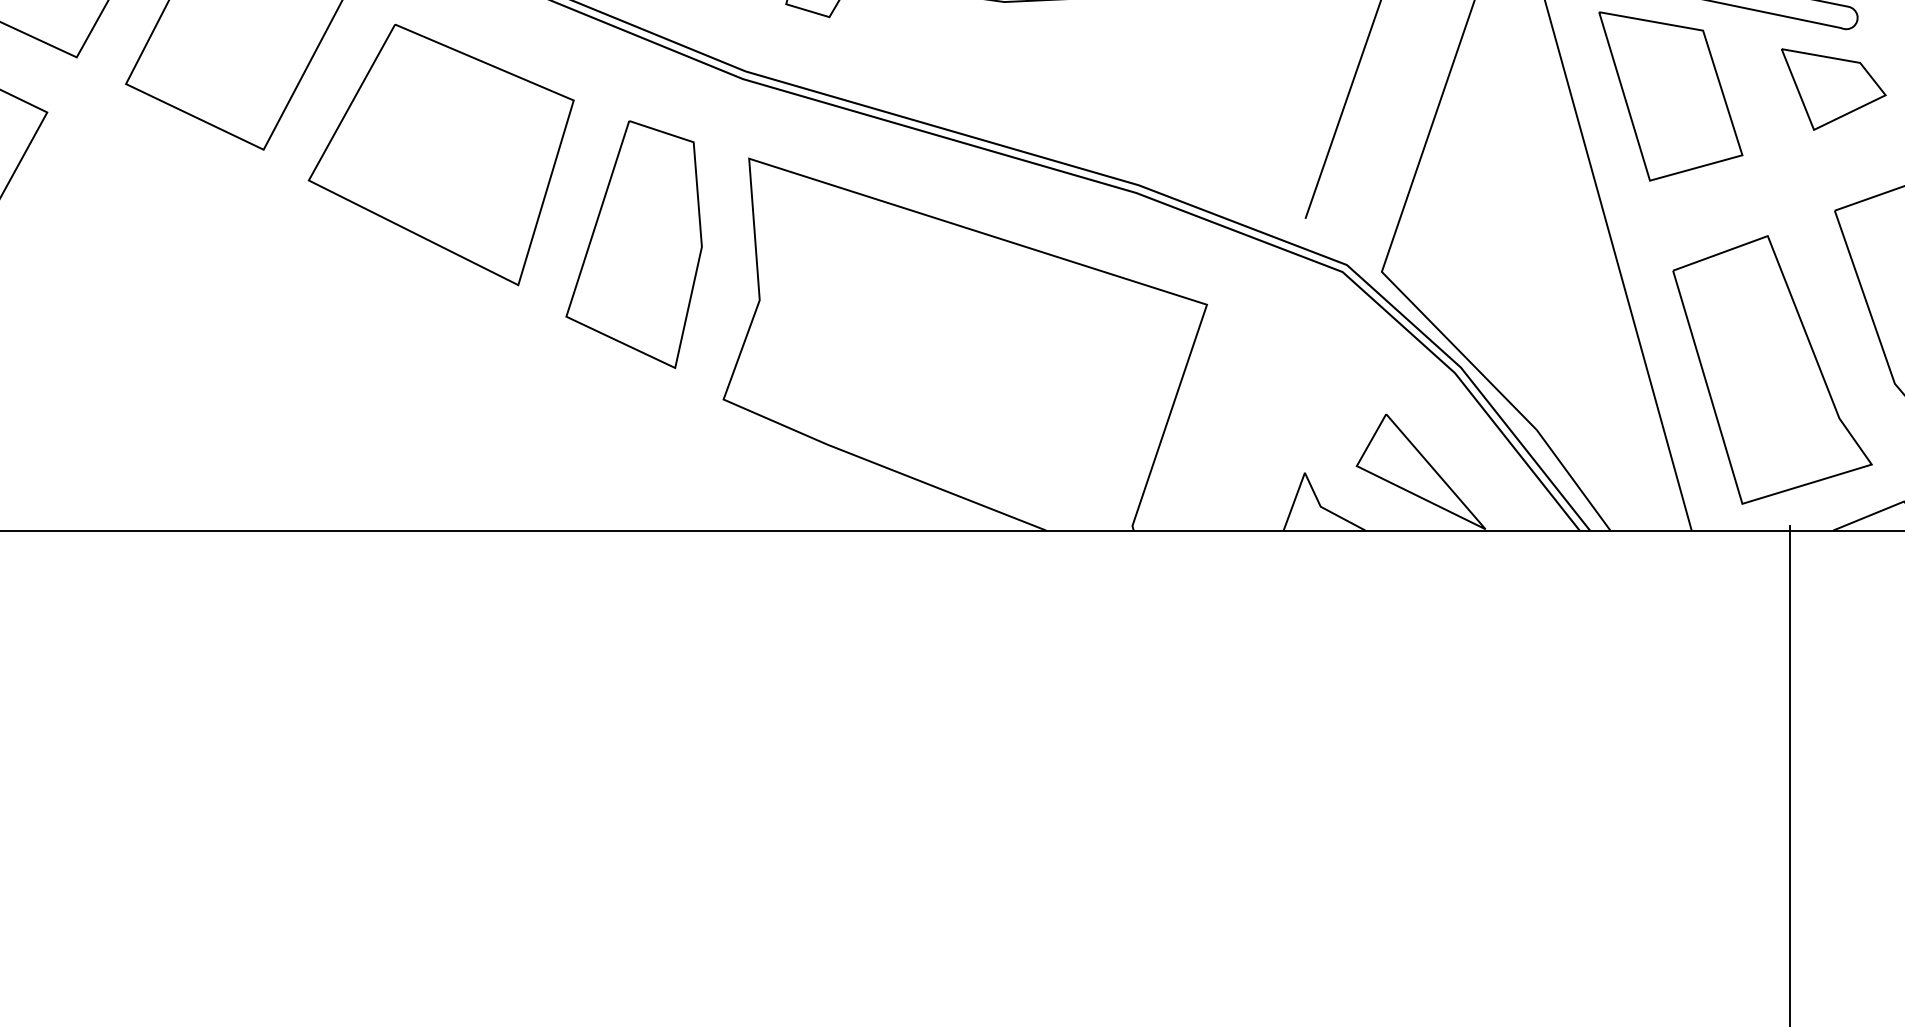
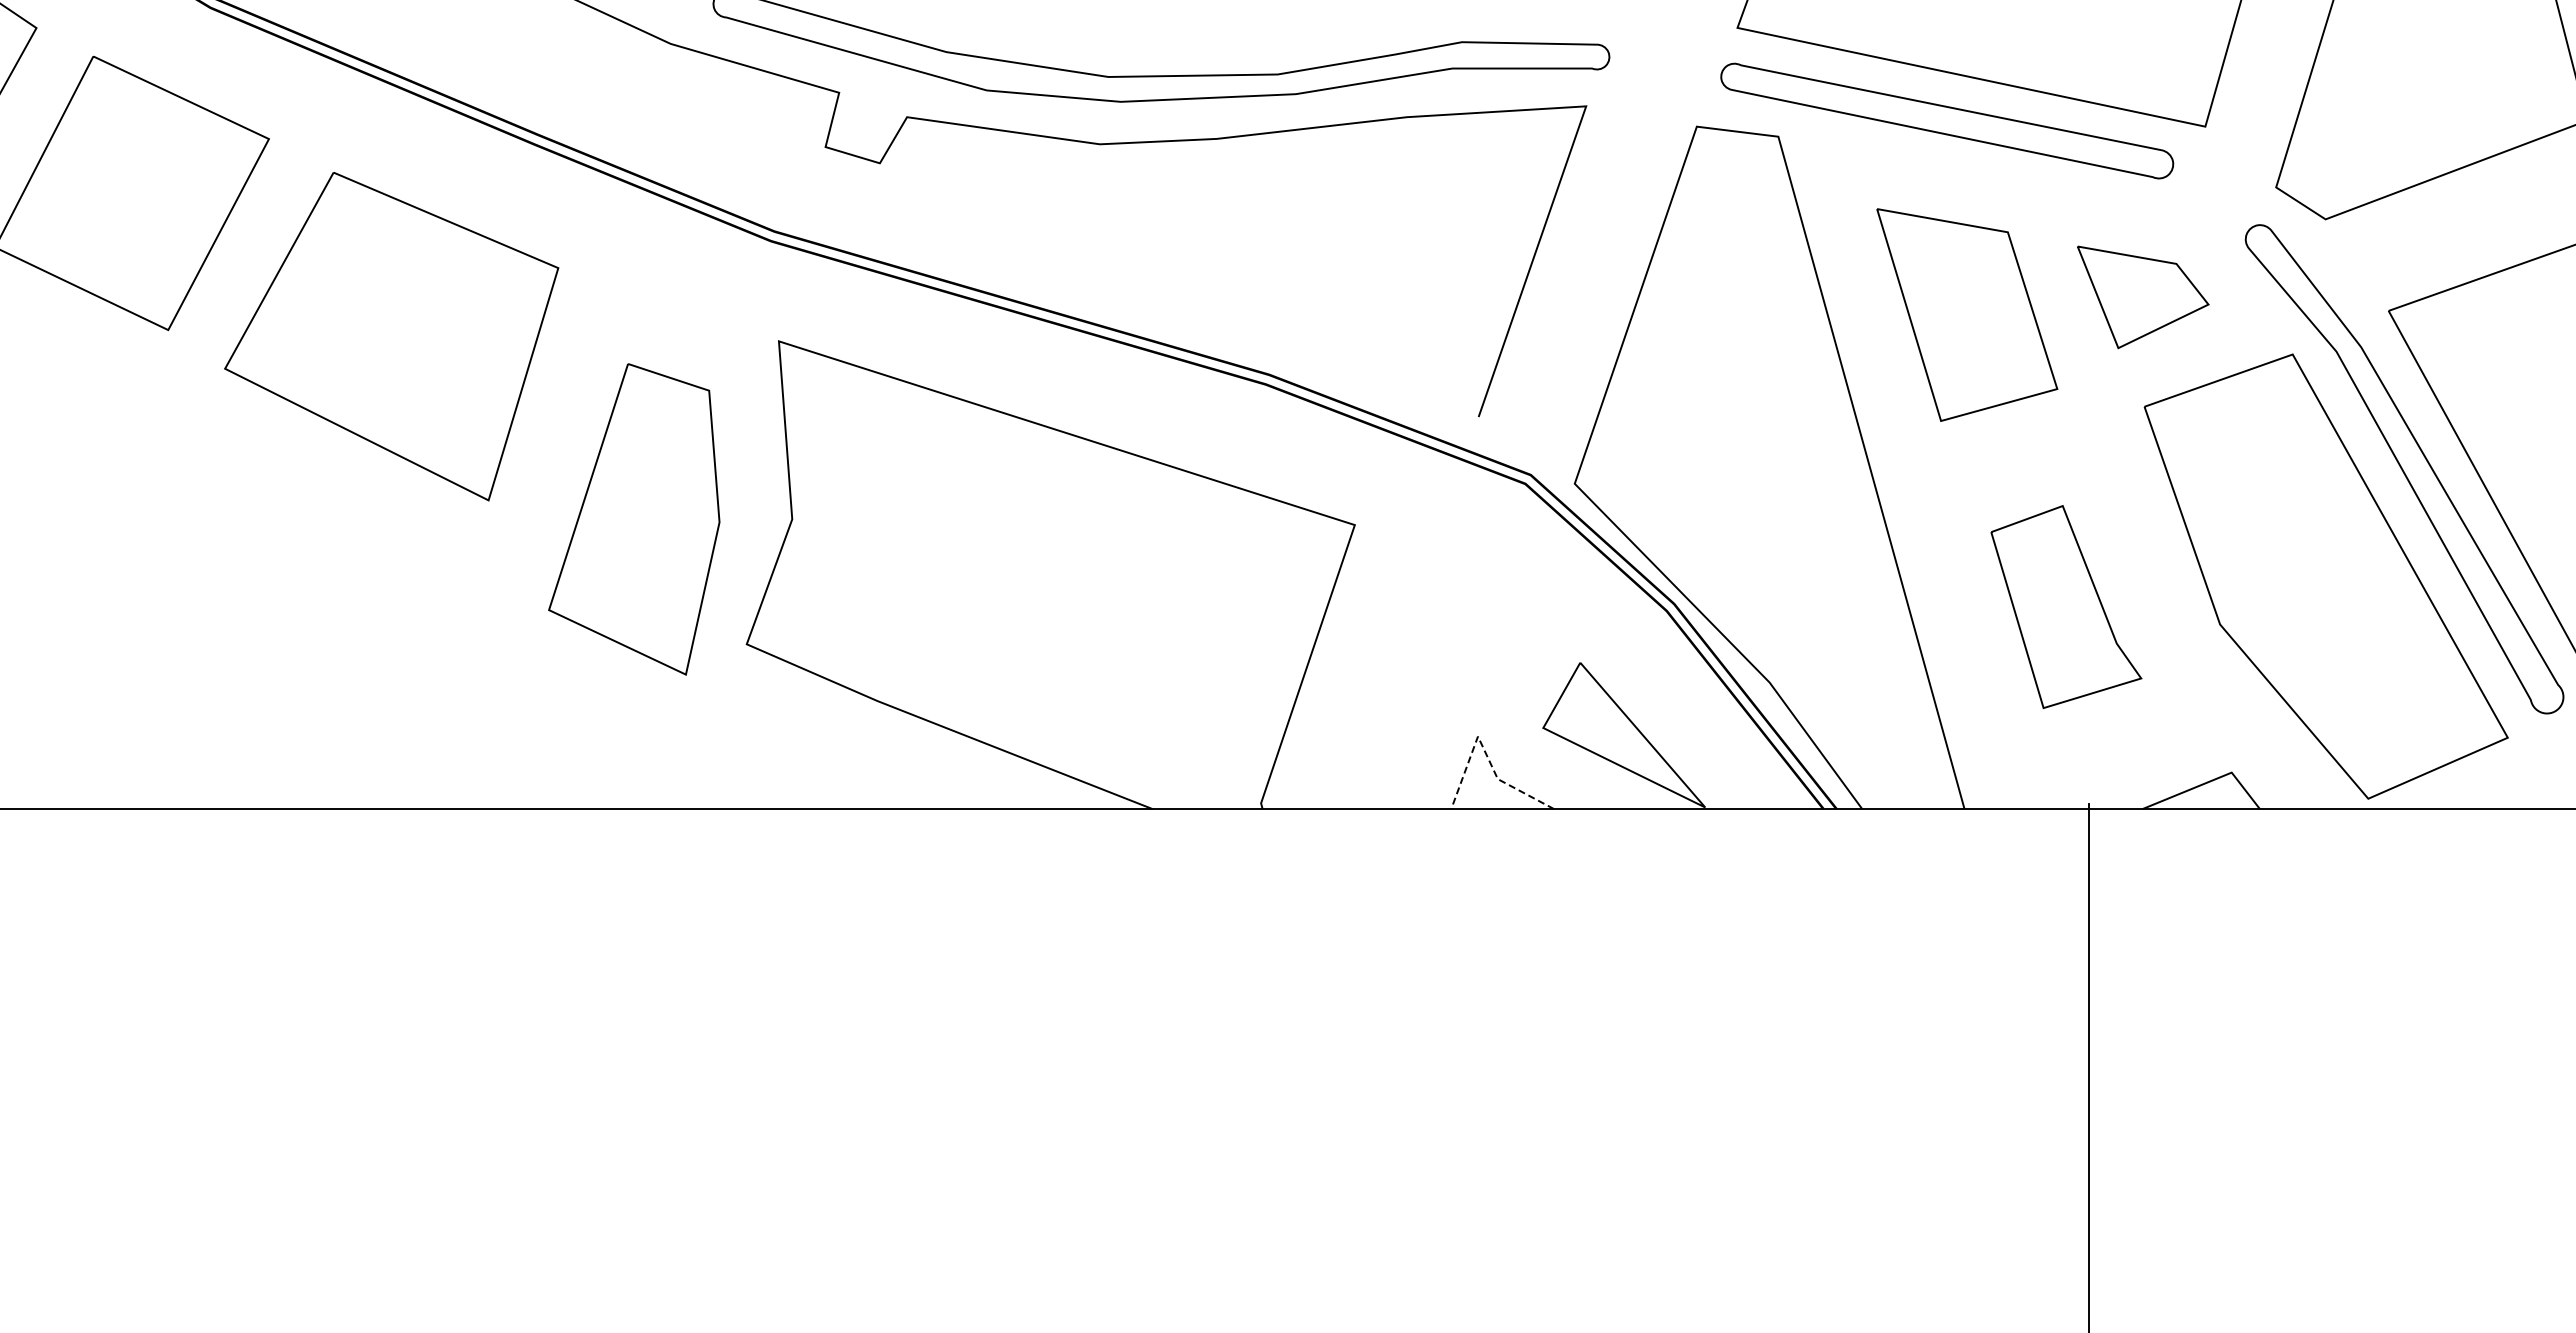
part: (1833, 89) -> (2143, 297), moved
part: (1671, 96) -> (1967, 314), moved
part: (634, 244) -> (634, 519), moved
part: (1772, 369) -> (2066, 606), size x0.6
line: (1310, 484) -> (1485, 751), solid -> dashed

